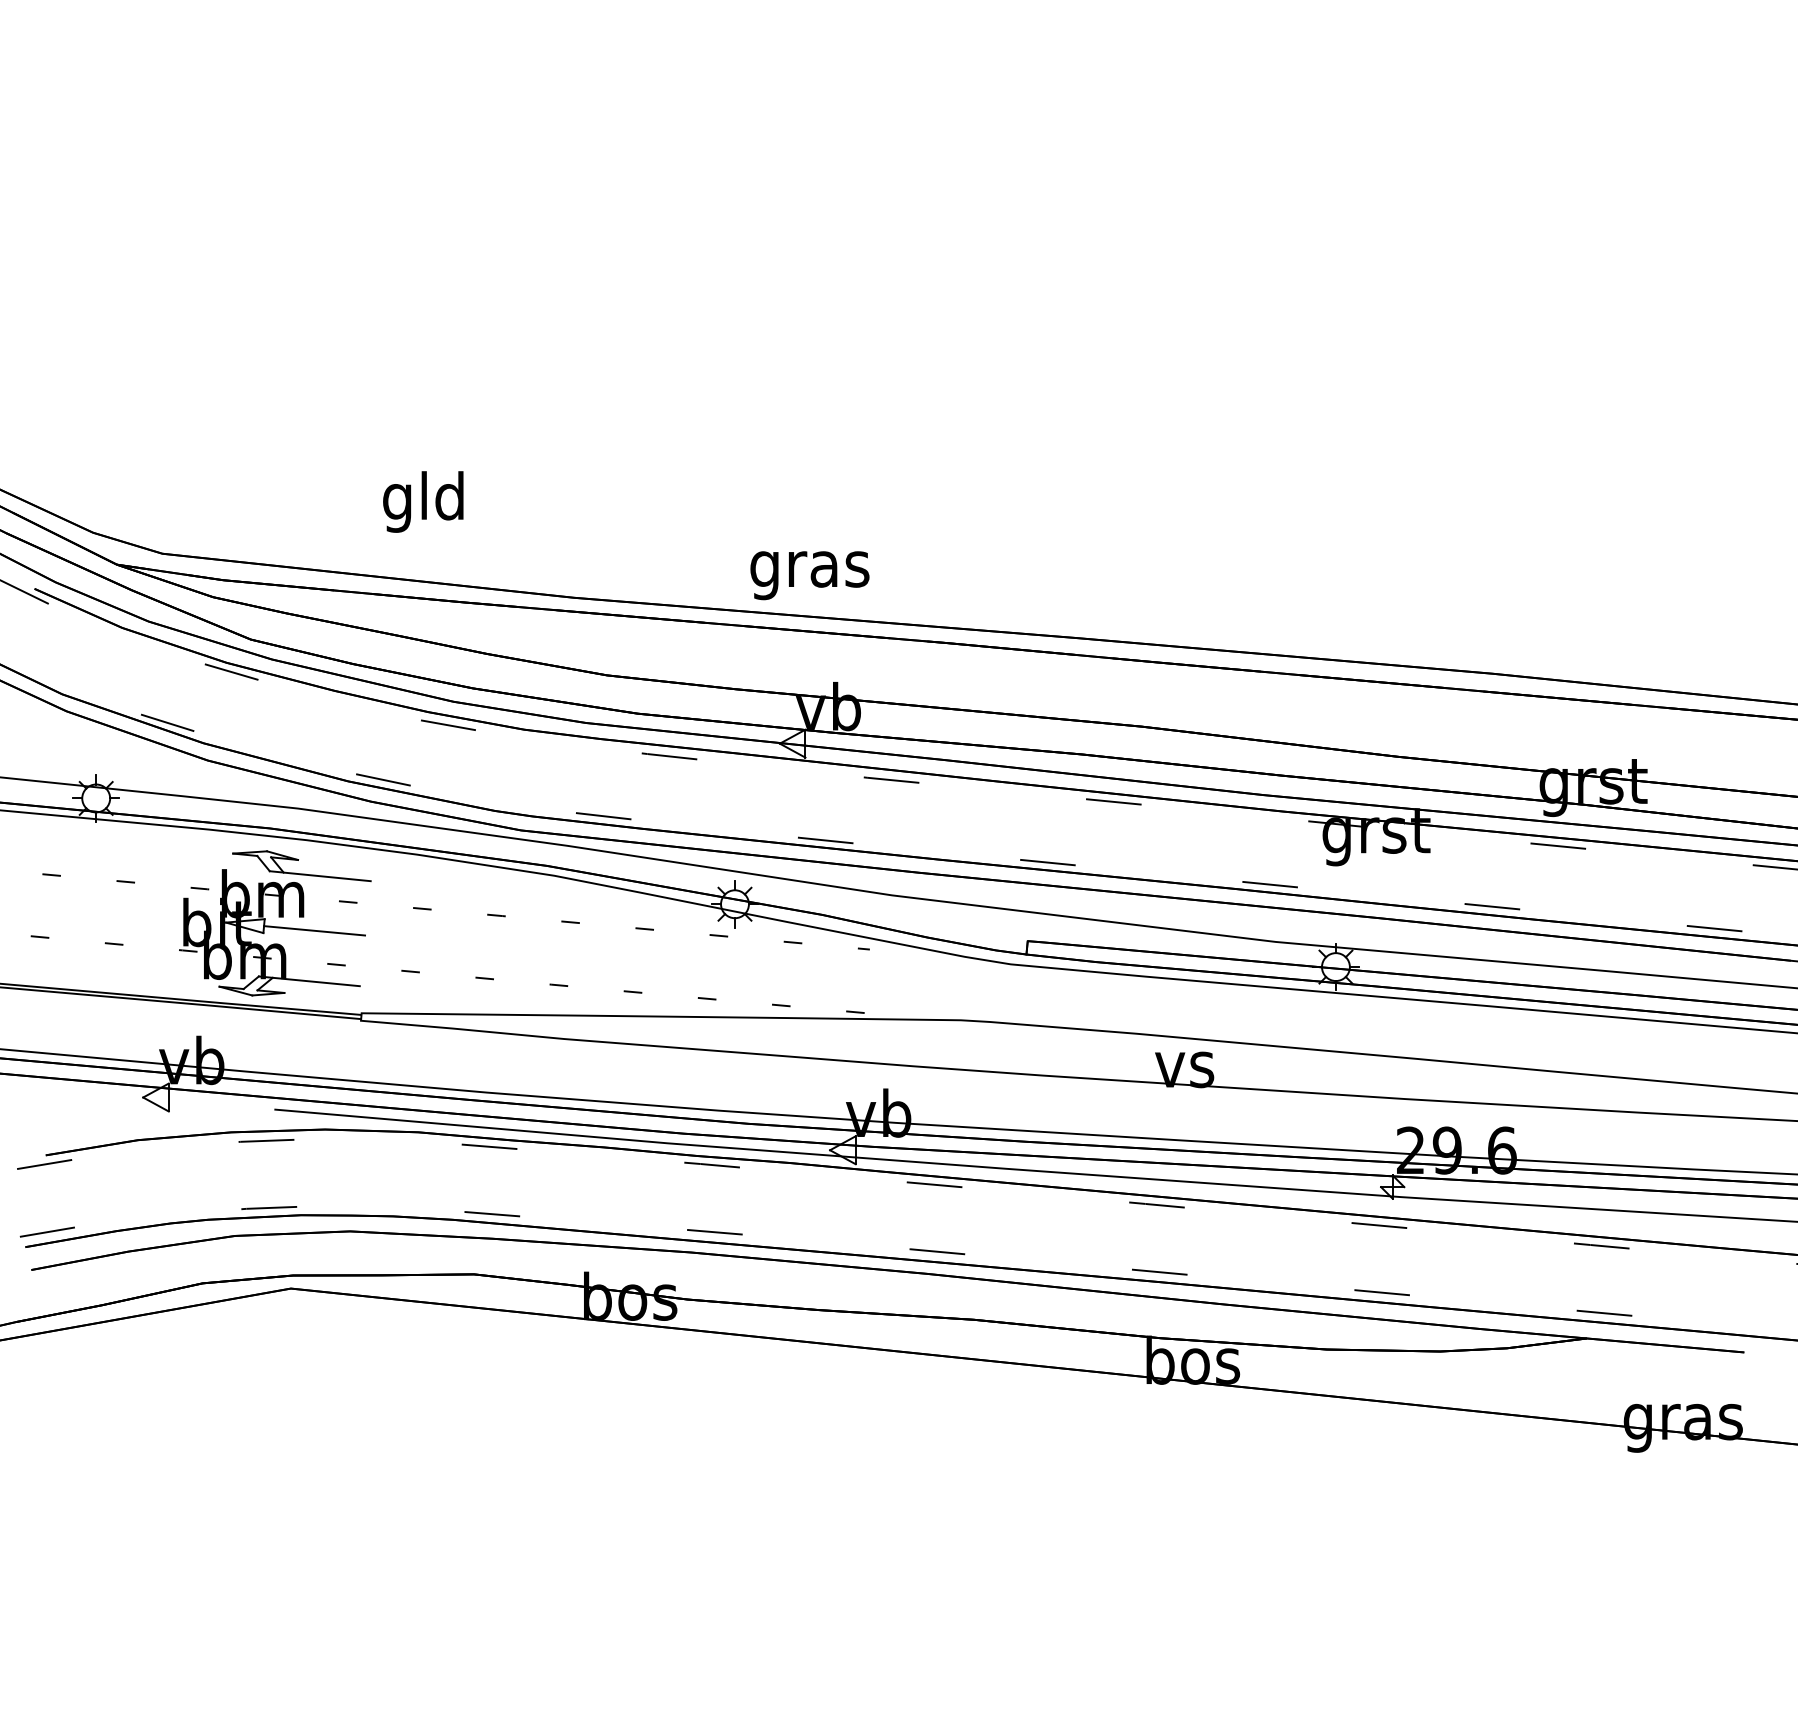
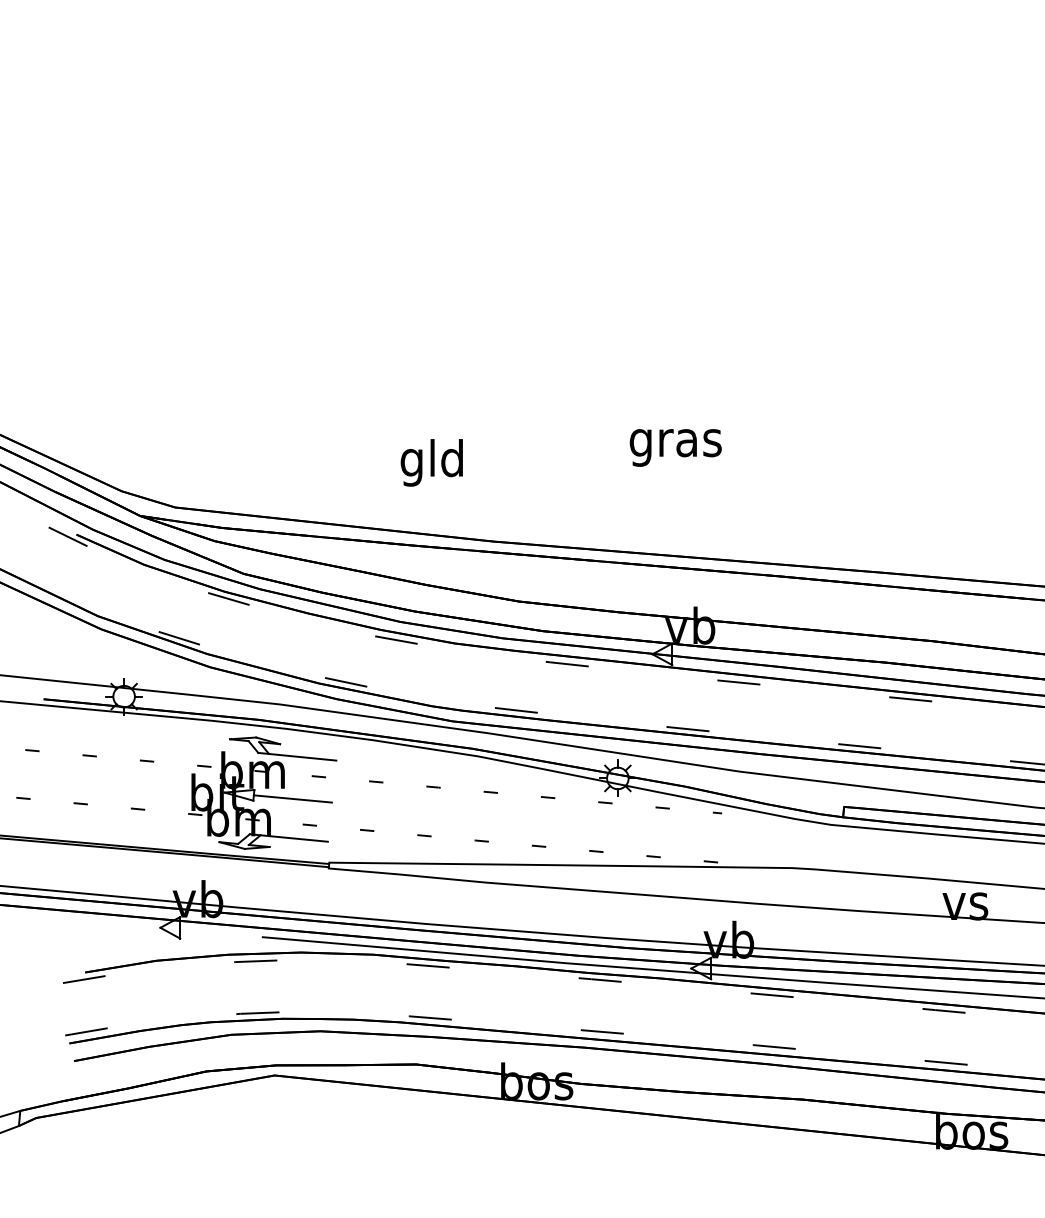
text: (423, 501) -> (431, 462), moved
text: (809, 575) -> (675, 447), moved

